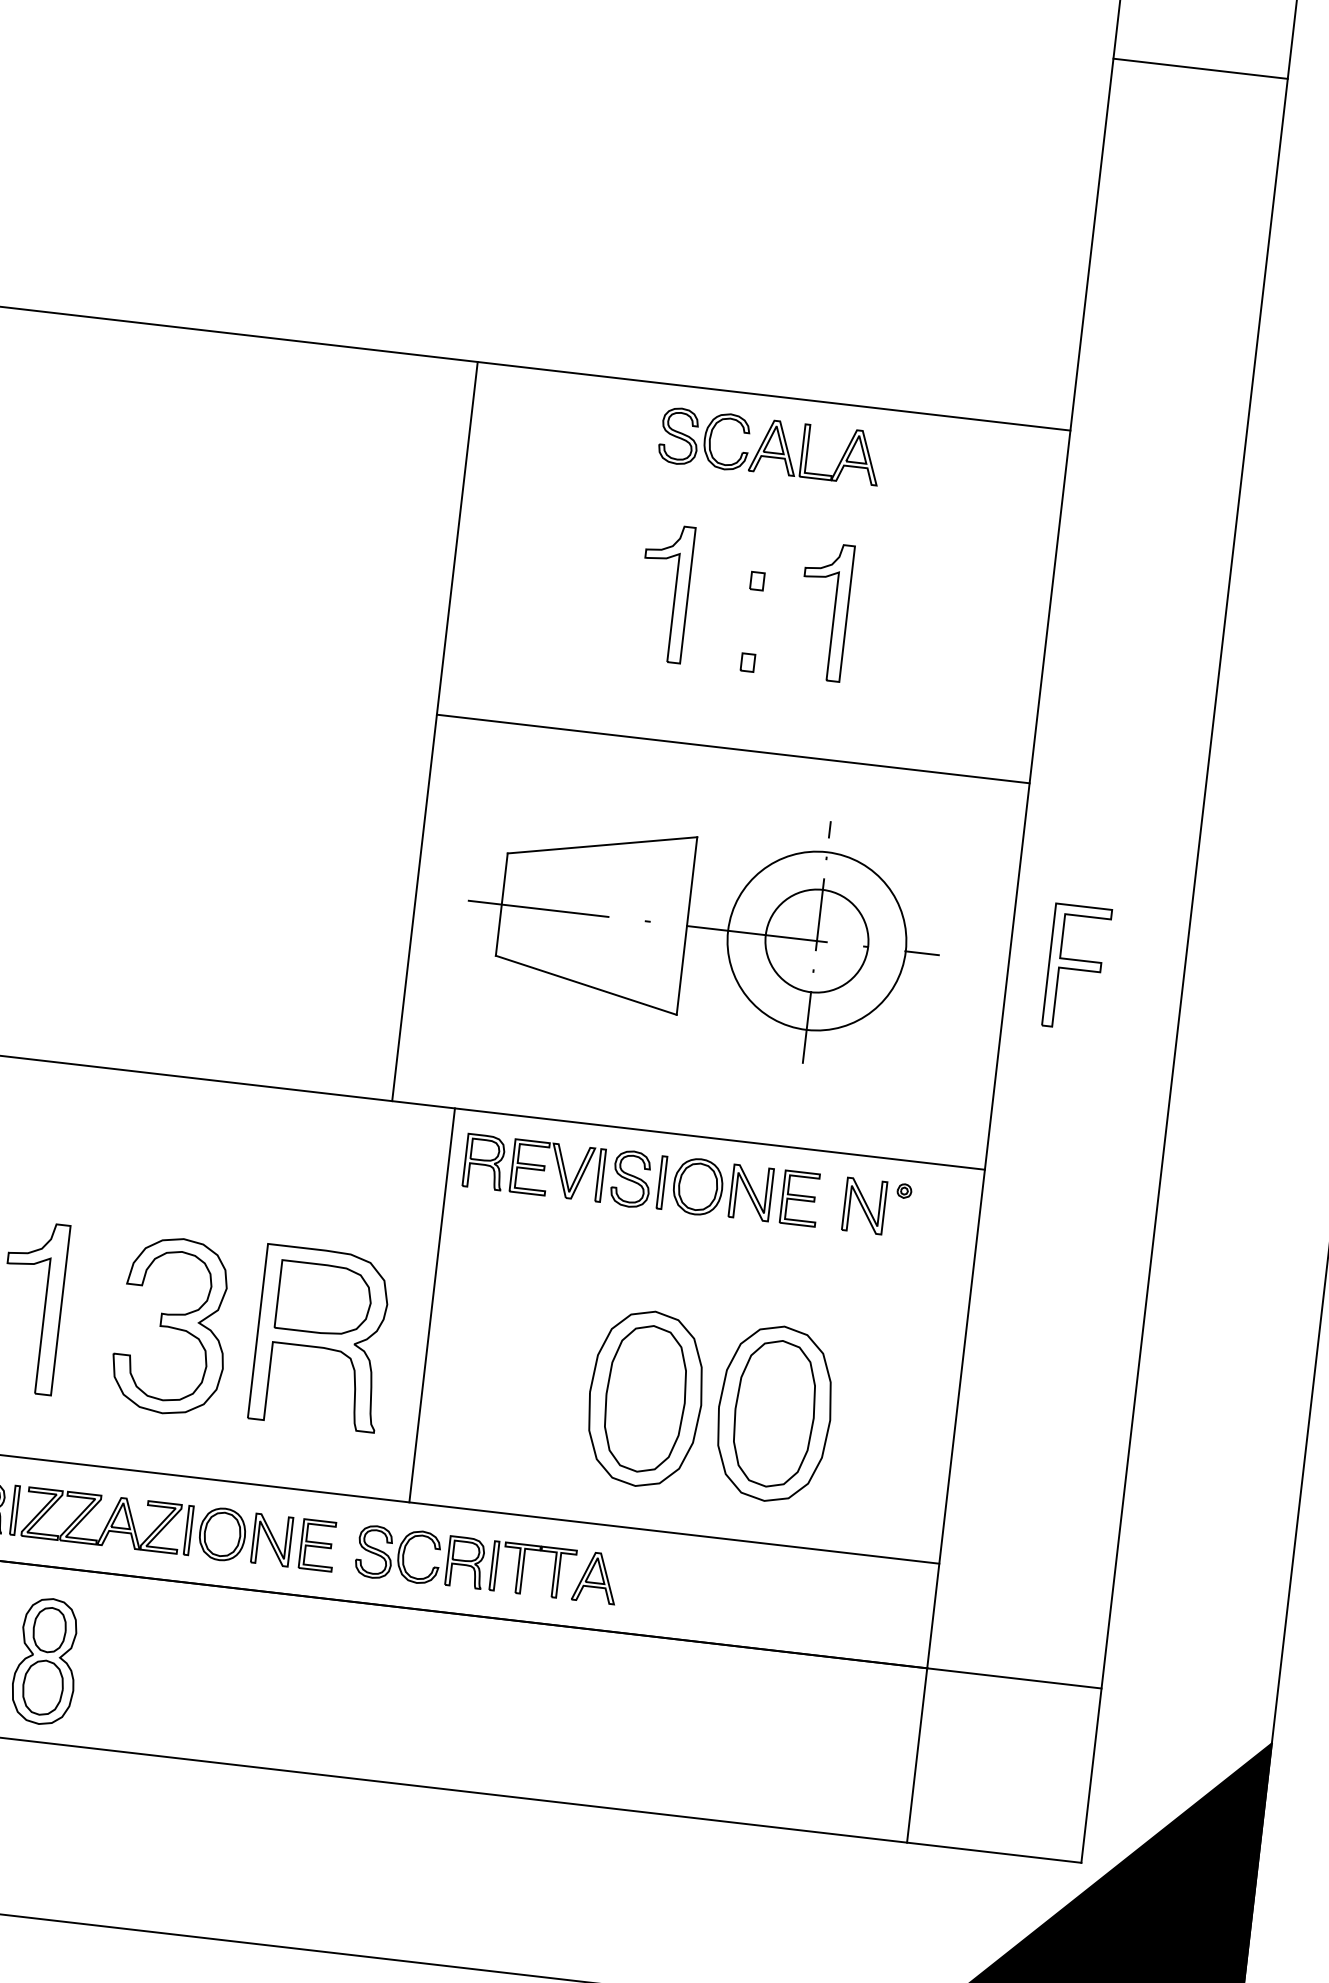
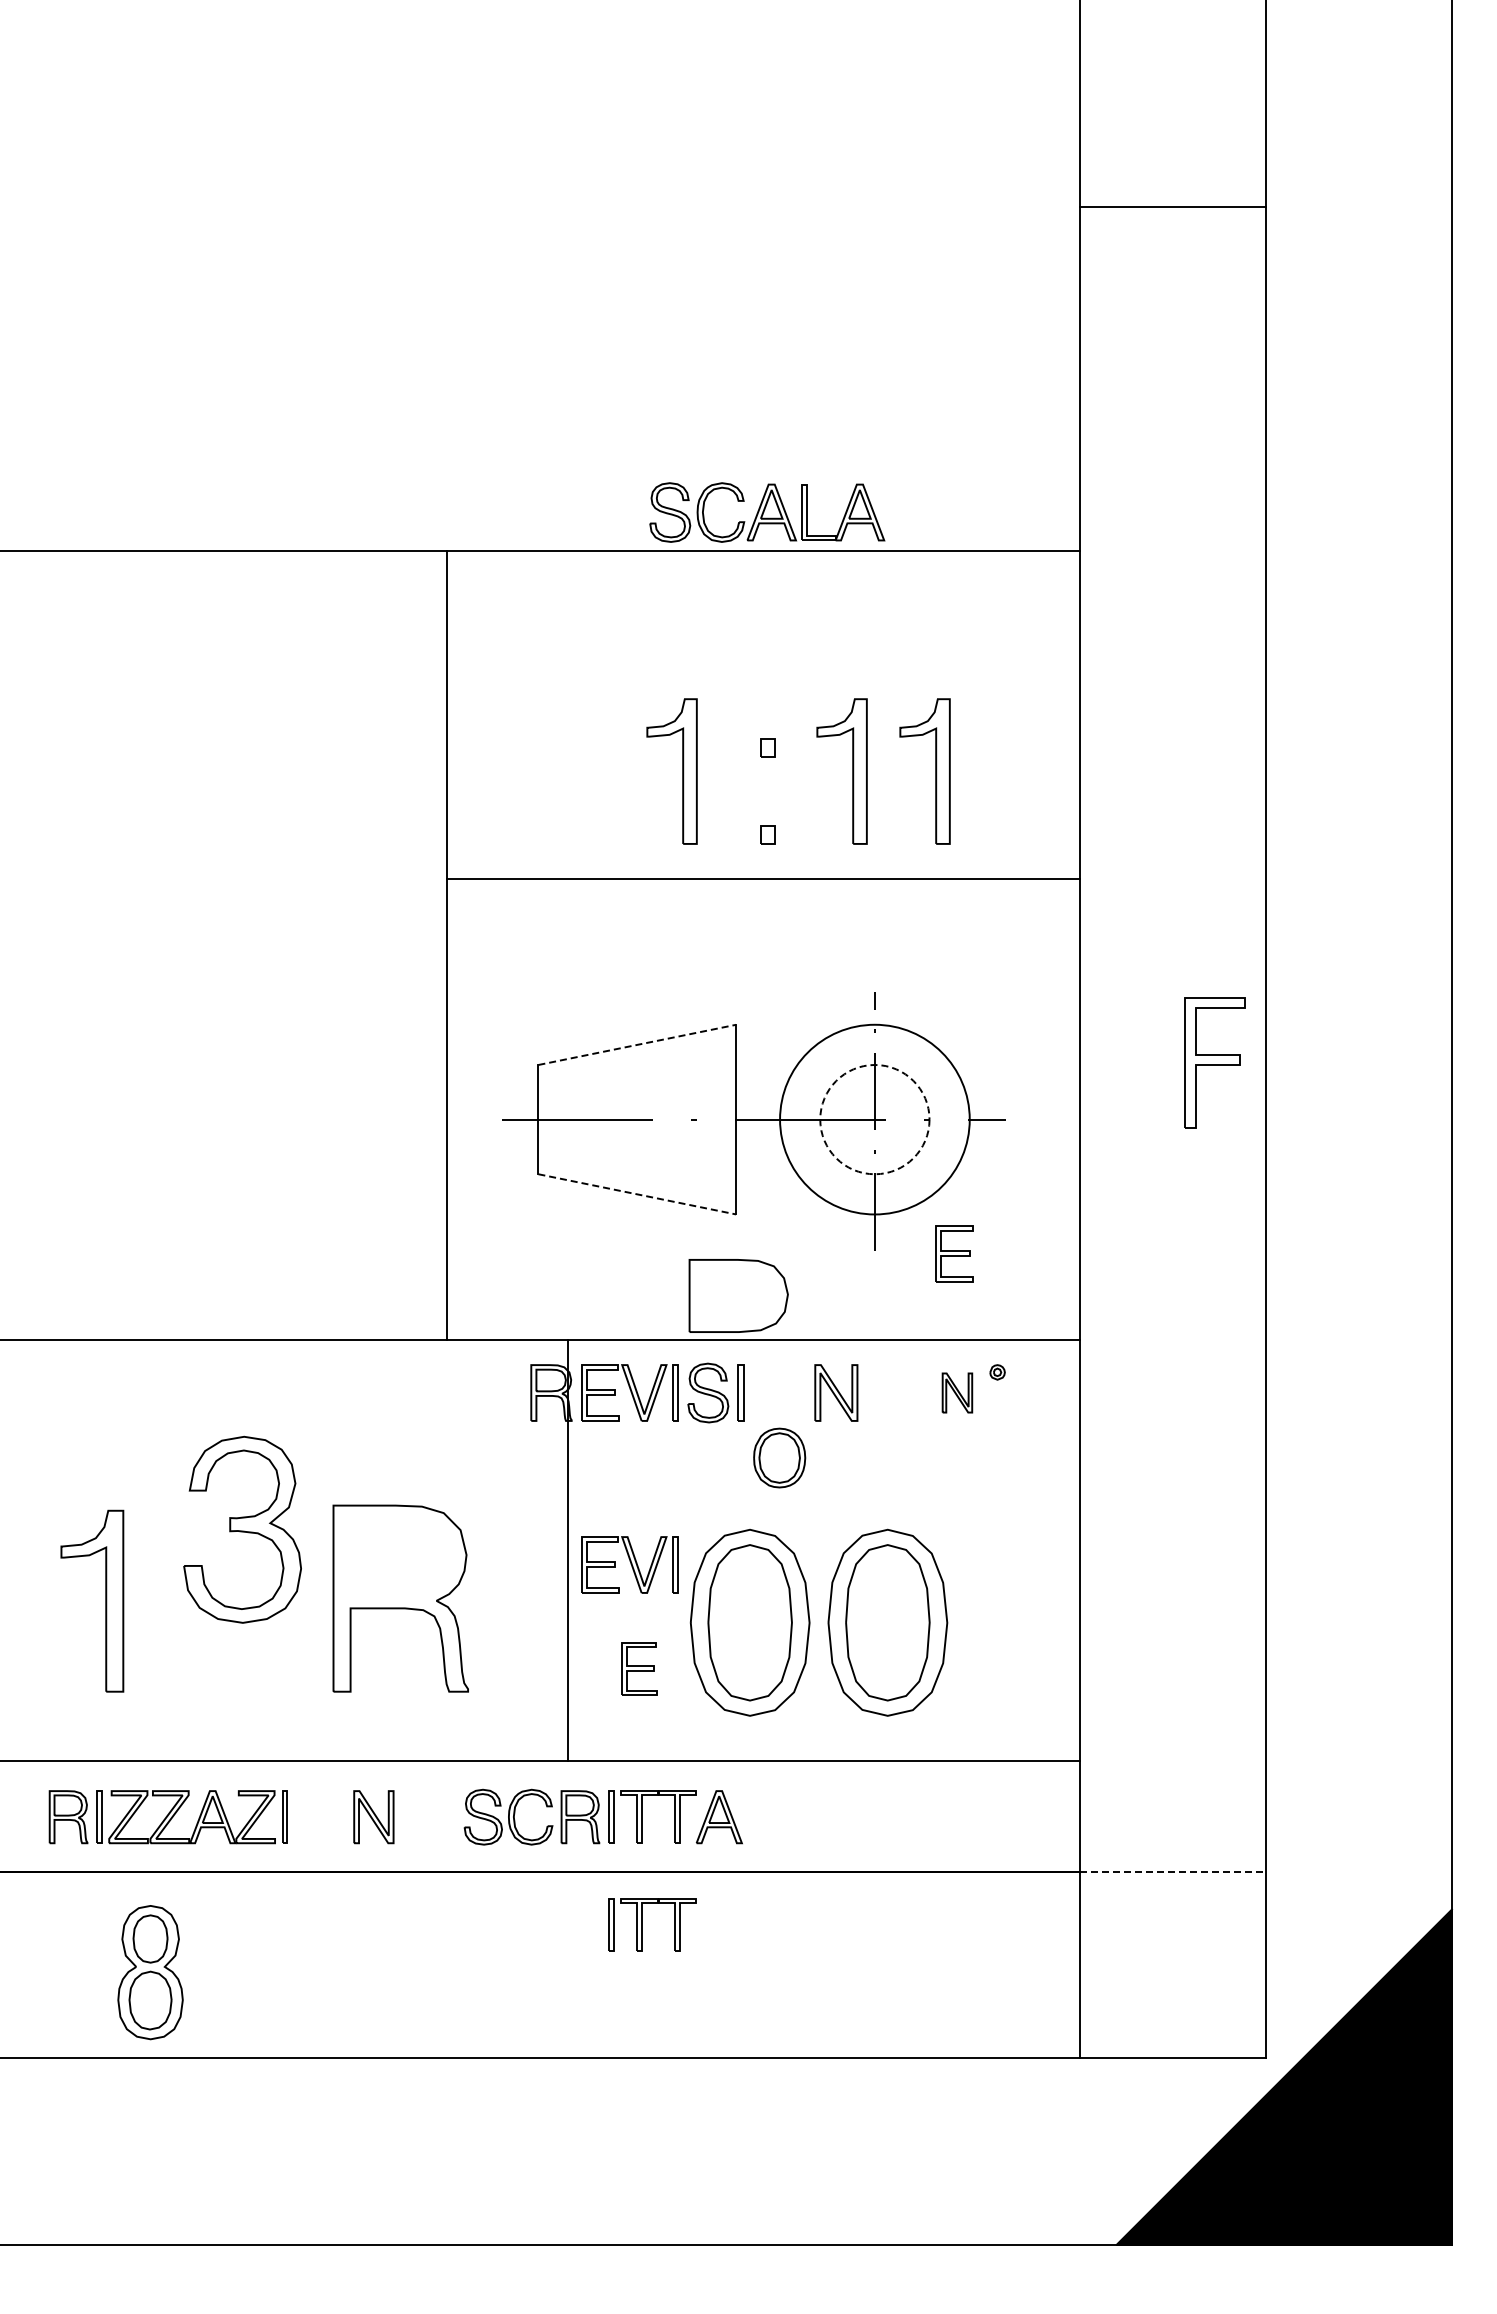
line: (1200, 68) -> (1172, 206), moved
part: (770, 446) -> (767, 512), moved
part: (911, 621) -> (935, 771), added
line: (732, 748) -> (762, 879), moved
line: (602, 844) -> (637, 1044), solid -> dashed
circle: (816, 940) -> (874, 1119), solid -> dashed
part: (1076, 967) -> (1214, 1062), moved
line: (586, 985) -> (637, 1194), solid -> dashed
part: (698, 1186) -> (779, 1457), moved
part: (800, 1198) -> (954, 1253), moved
part: (864, 1205) -> (957, 1392), size x0.7
part: (324, 1298) -> (738, 1295), moved
line: (431, 1305) -> (567, 1550), moved
part: (172, 1325) -> (242, 1529), moved
part: (538, 1331) -> (629, 1564), added
part: (222, 1533) -> (320, 1816), removed
part: (317, 1544) -> (639, 1668), moved
part: (512, 1669) -> (642, 1924), added
line: (1015, 1678) -> (1173, 1872), solid -> dashed

